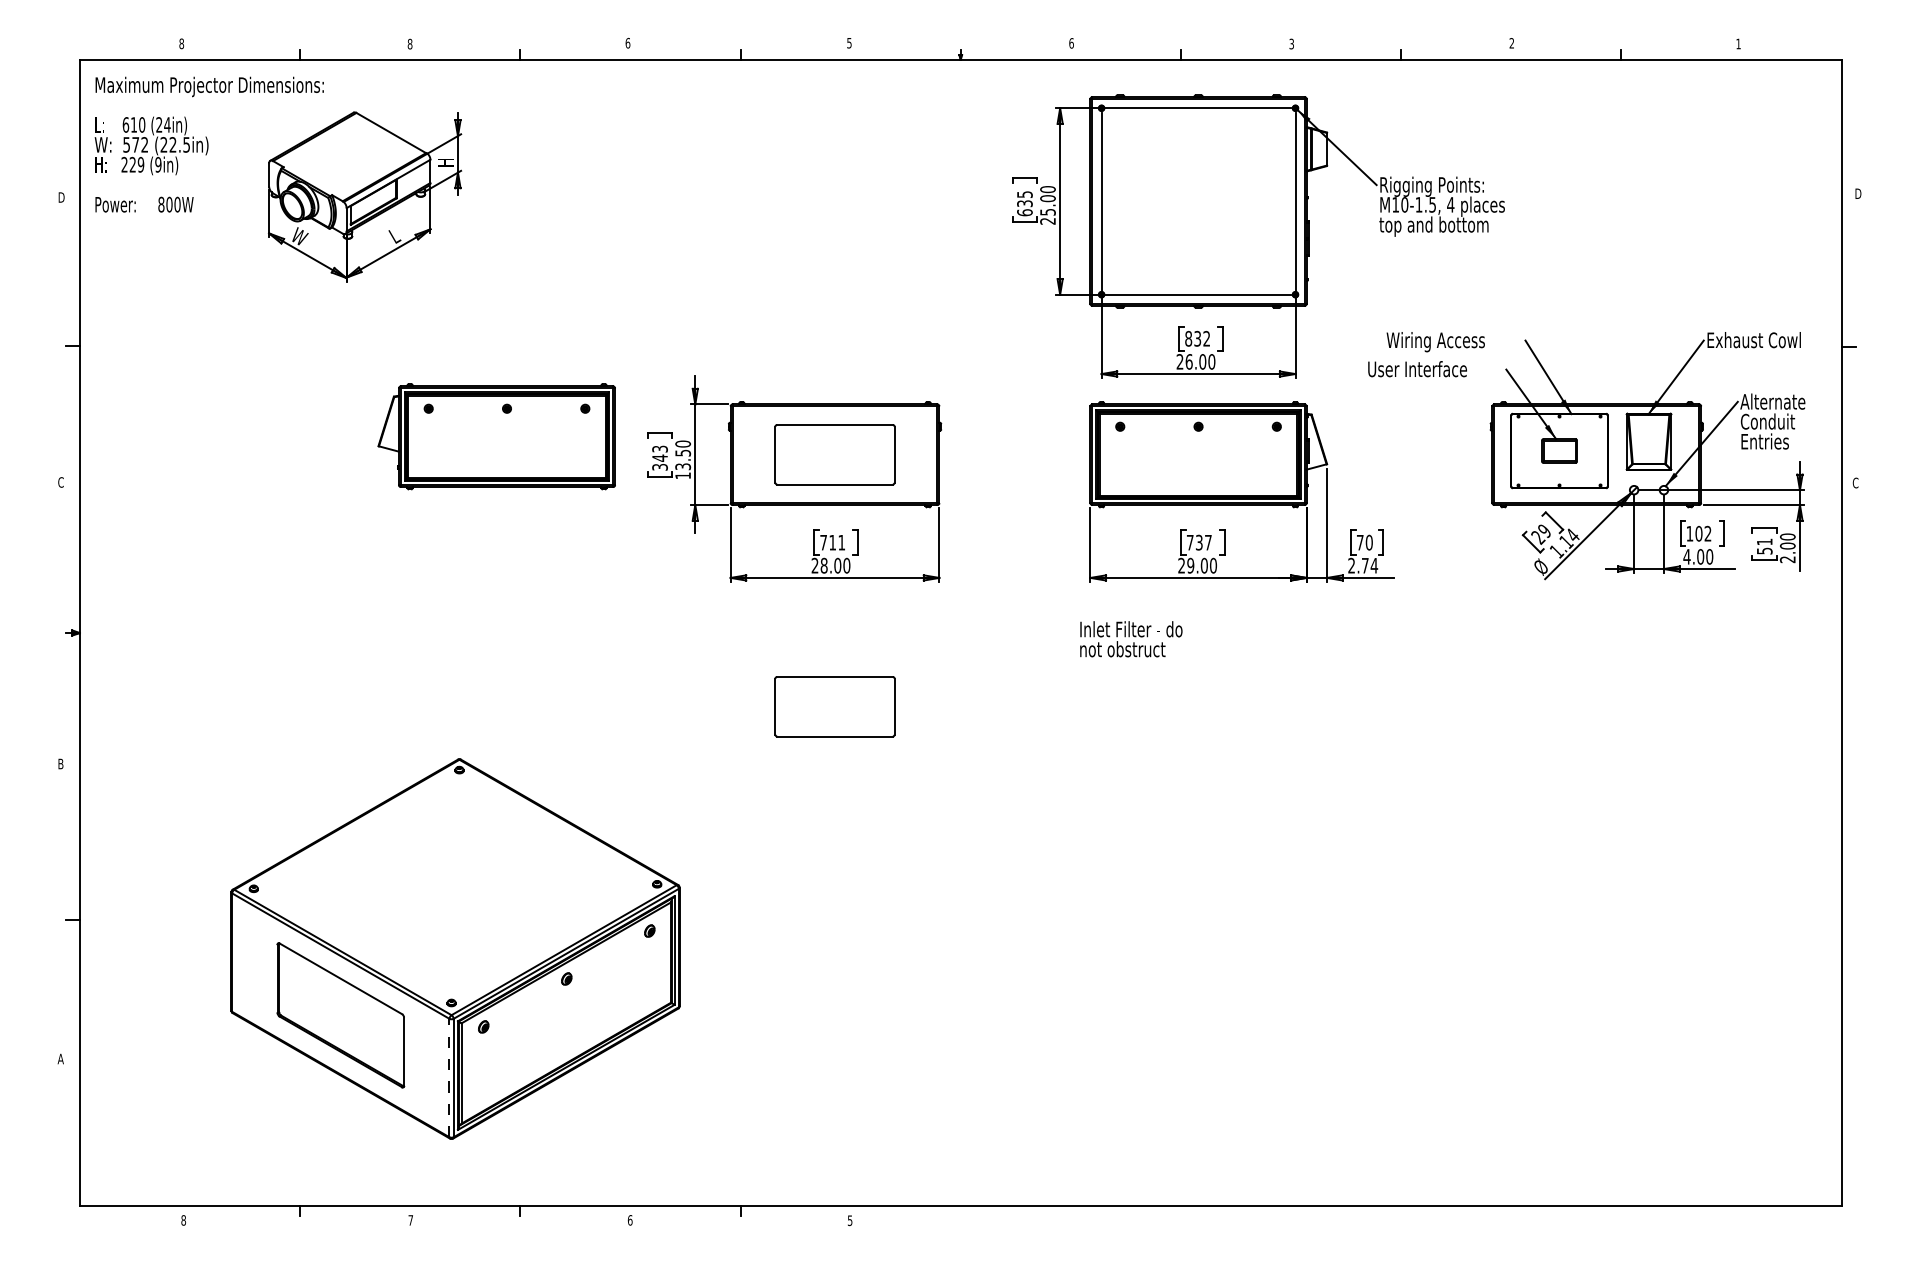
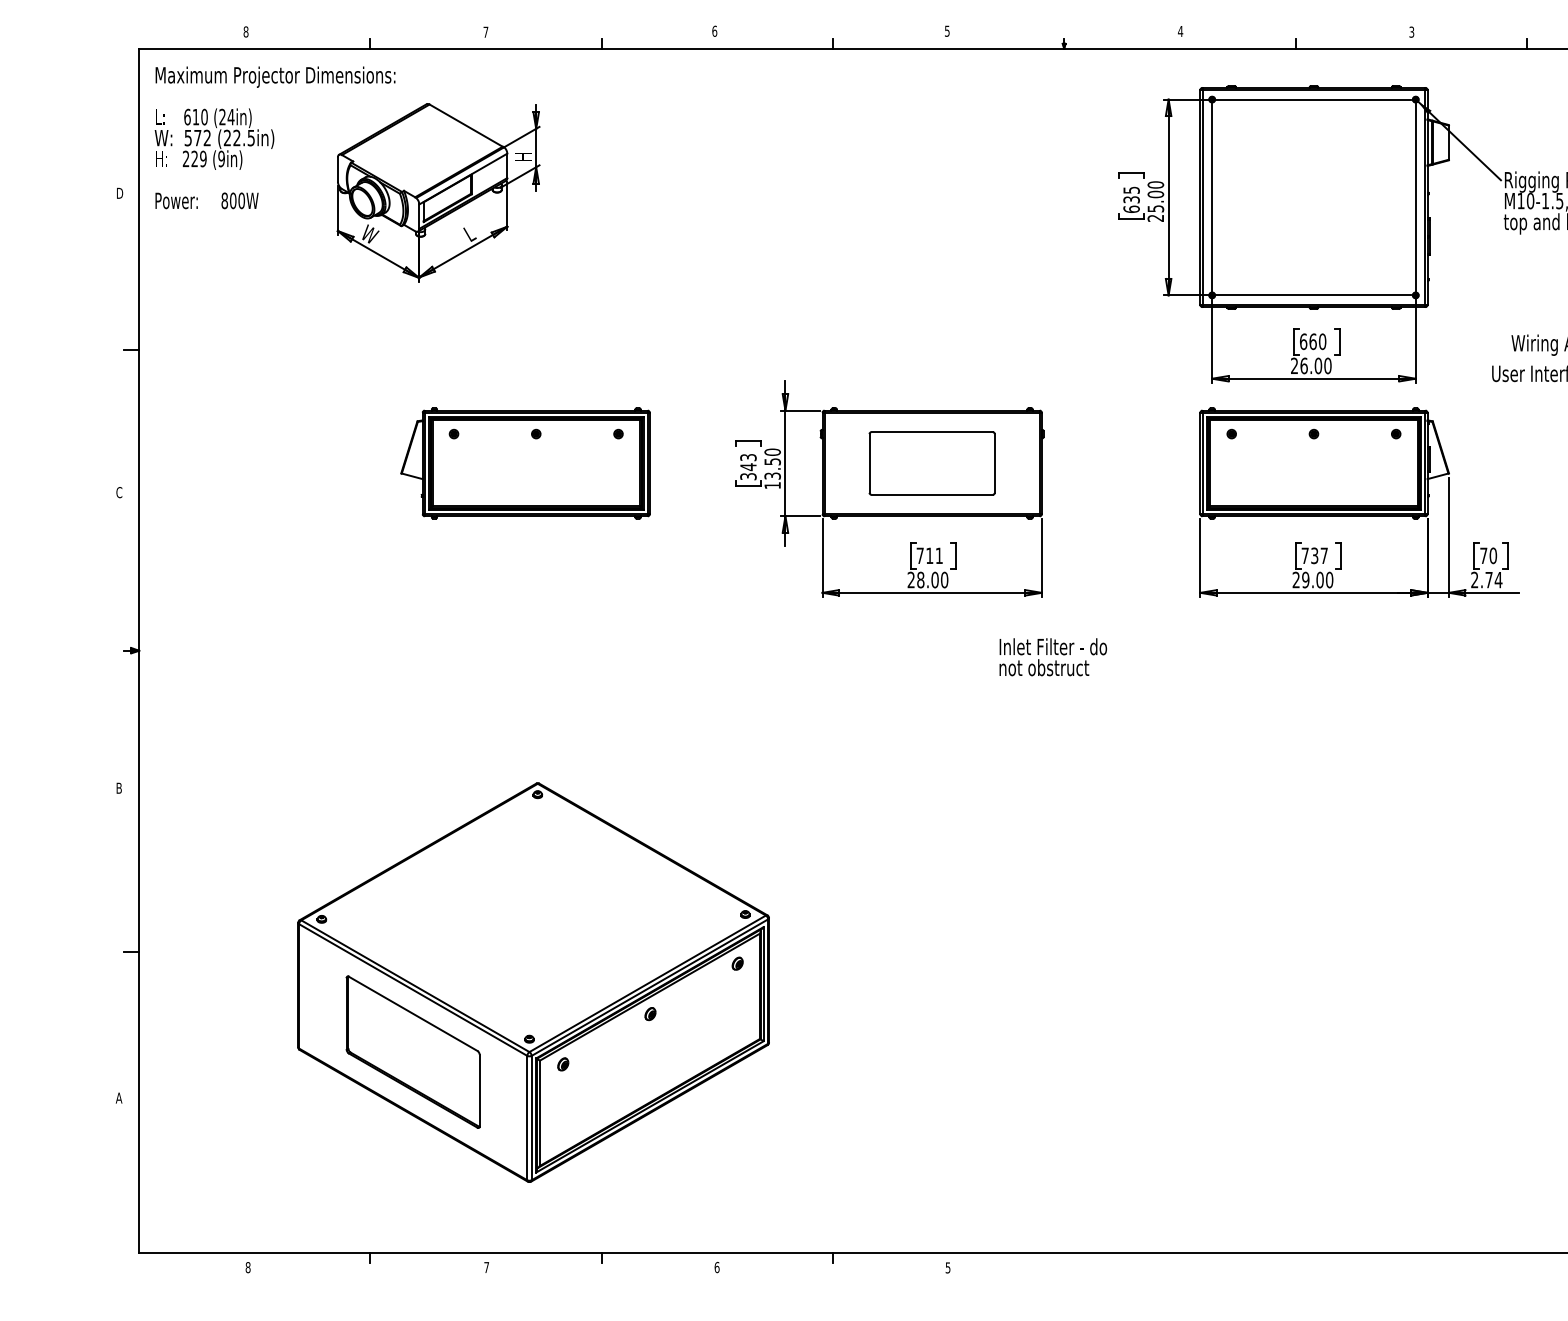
text: (409, 43) -> (485, 31), 8 -> 7
text: (1071, 43) -> (1180, 31), 6 -> 4
text: (1197, 338) -> (1312, 341), 832 -> 660
part: (496, 436) -> (525, 463), moved
text: (1131, 639) -> (1053, 657), moved
part: (834, 706) -> (931, 727), removed
line: (449, 1077) -> (527, 1117), dashed -> solid

